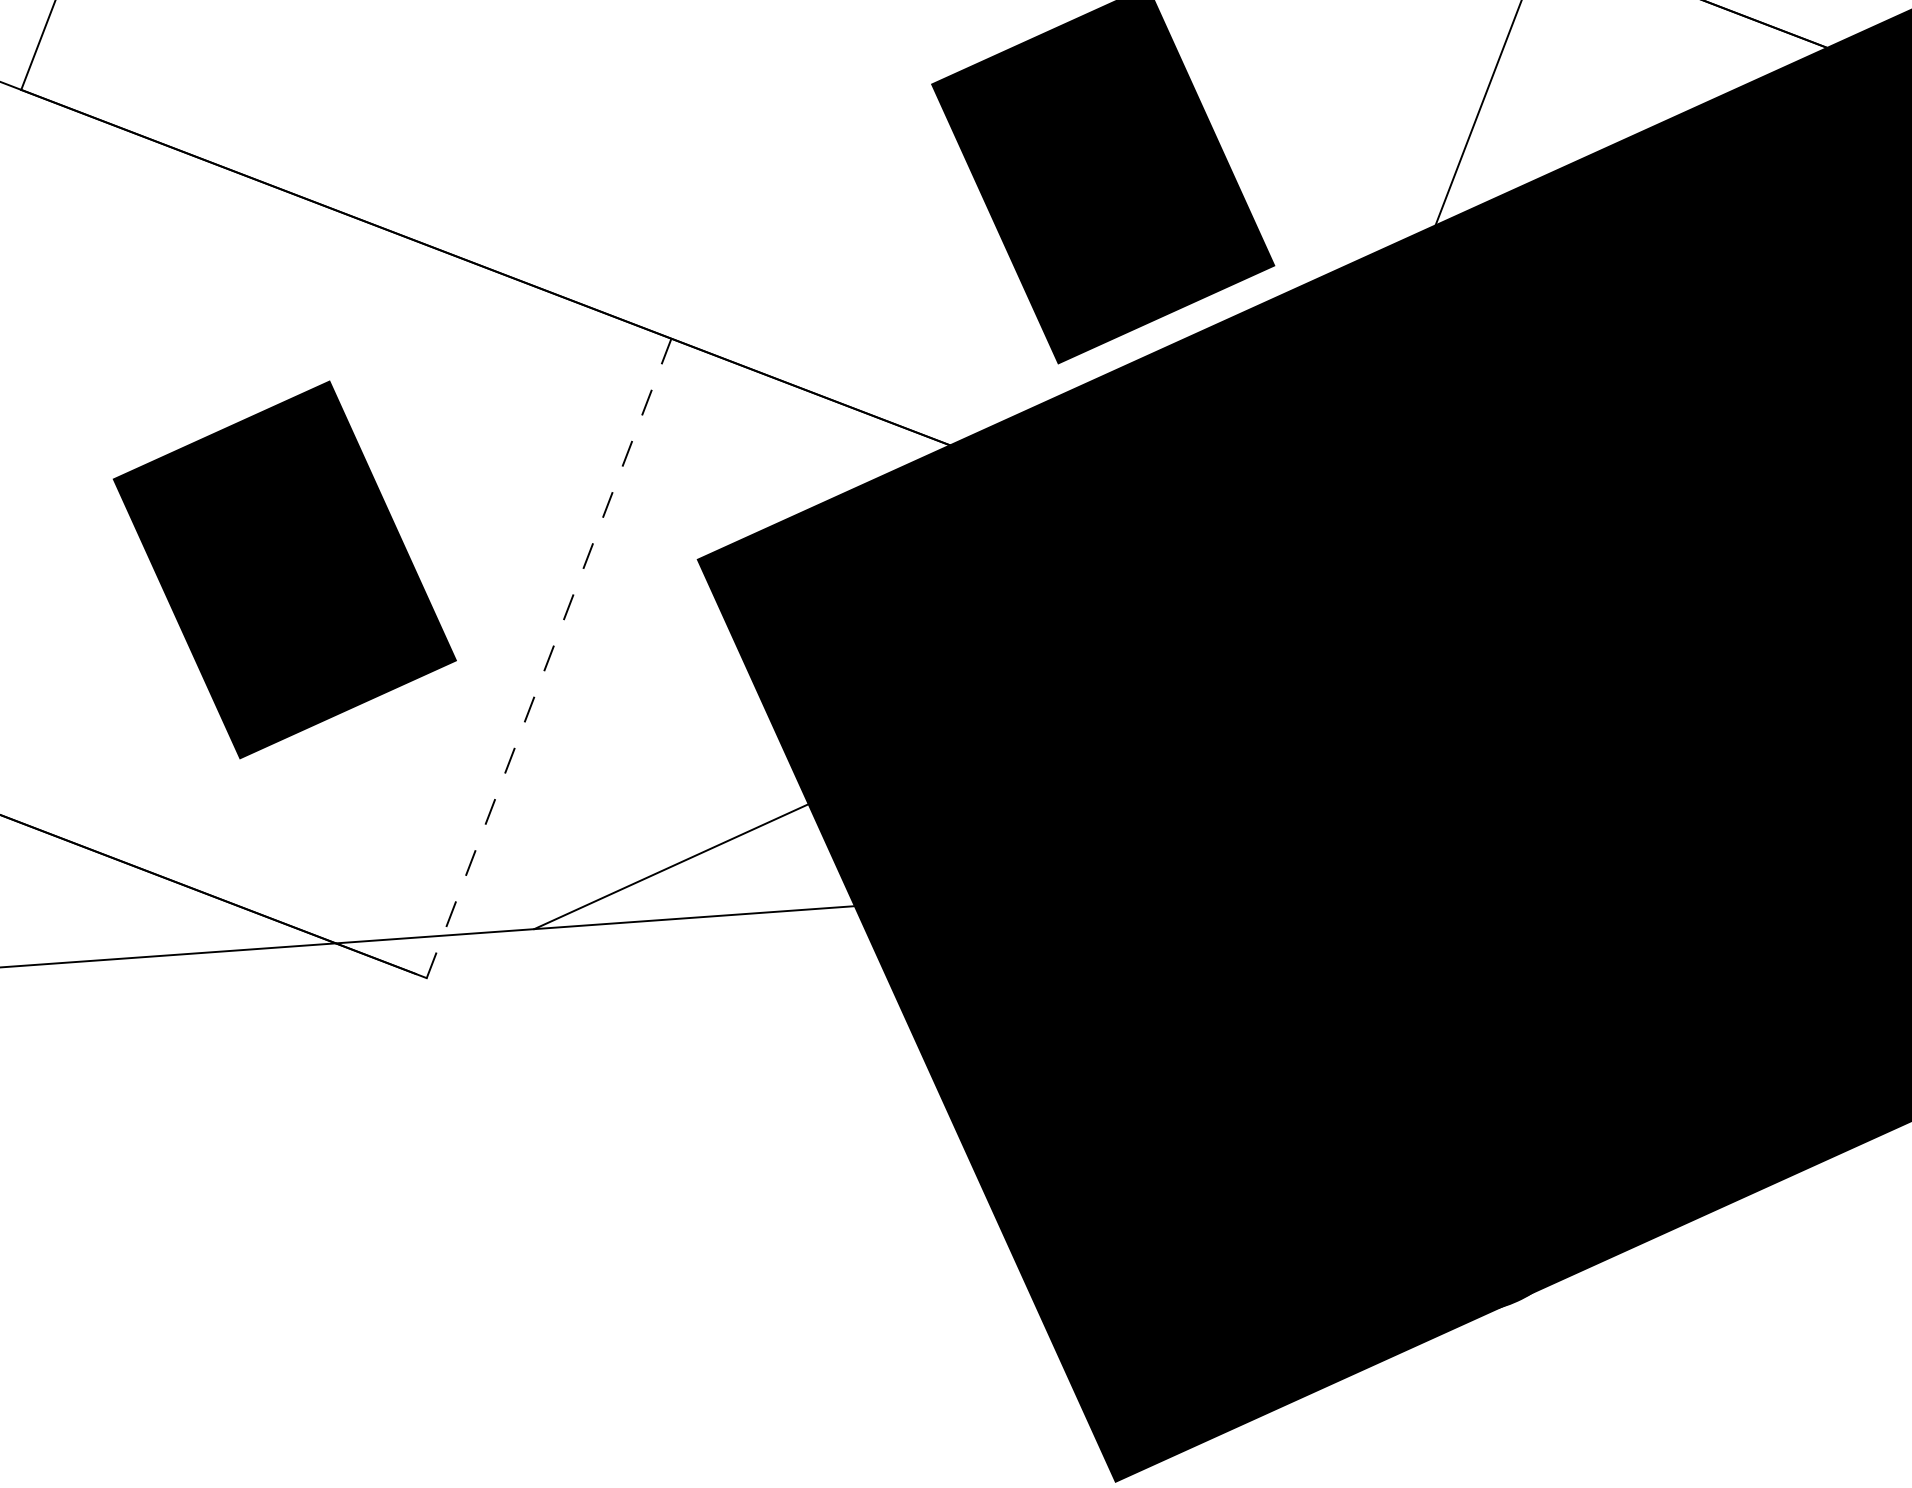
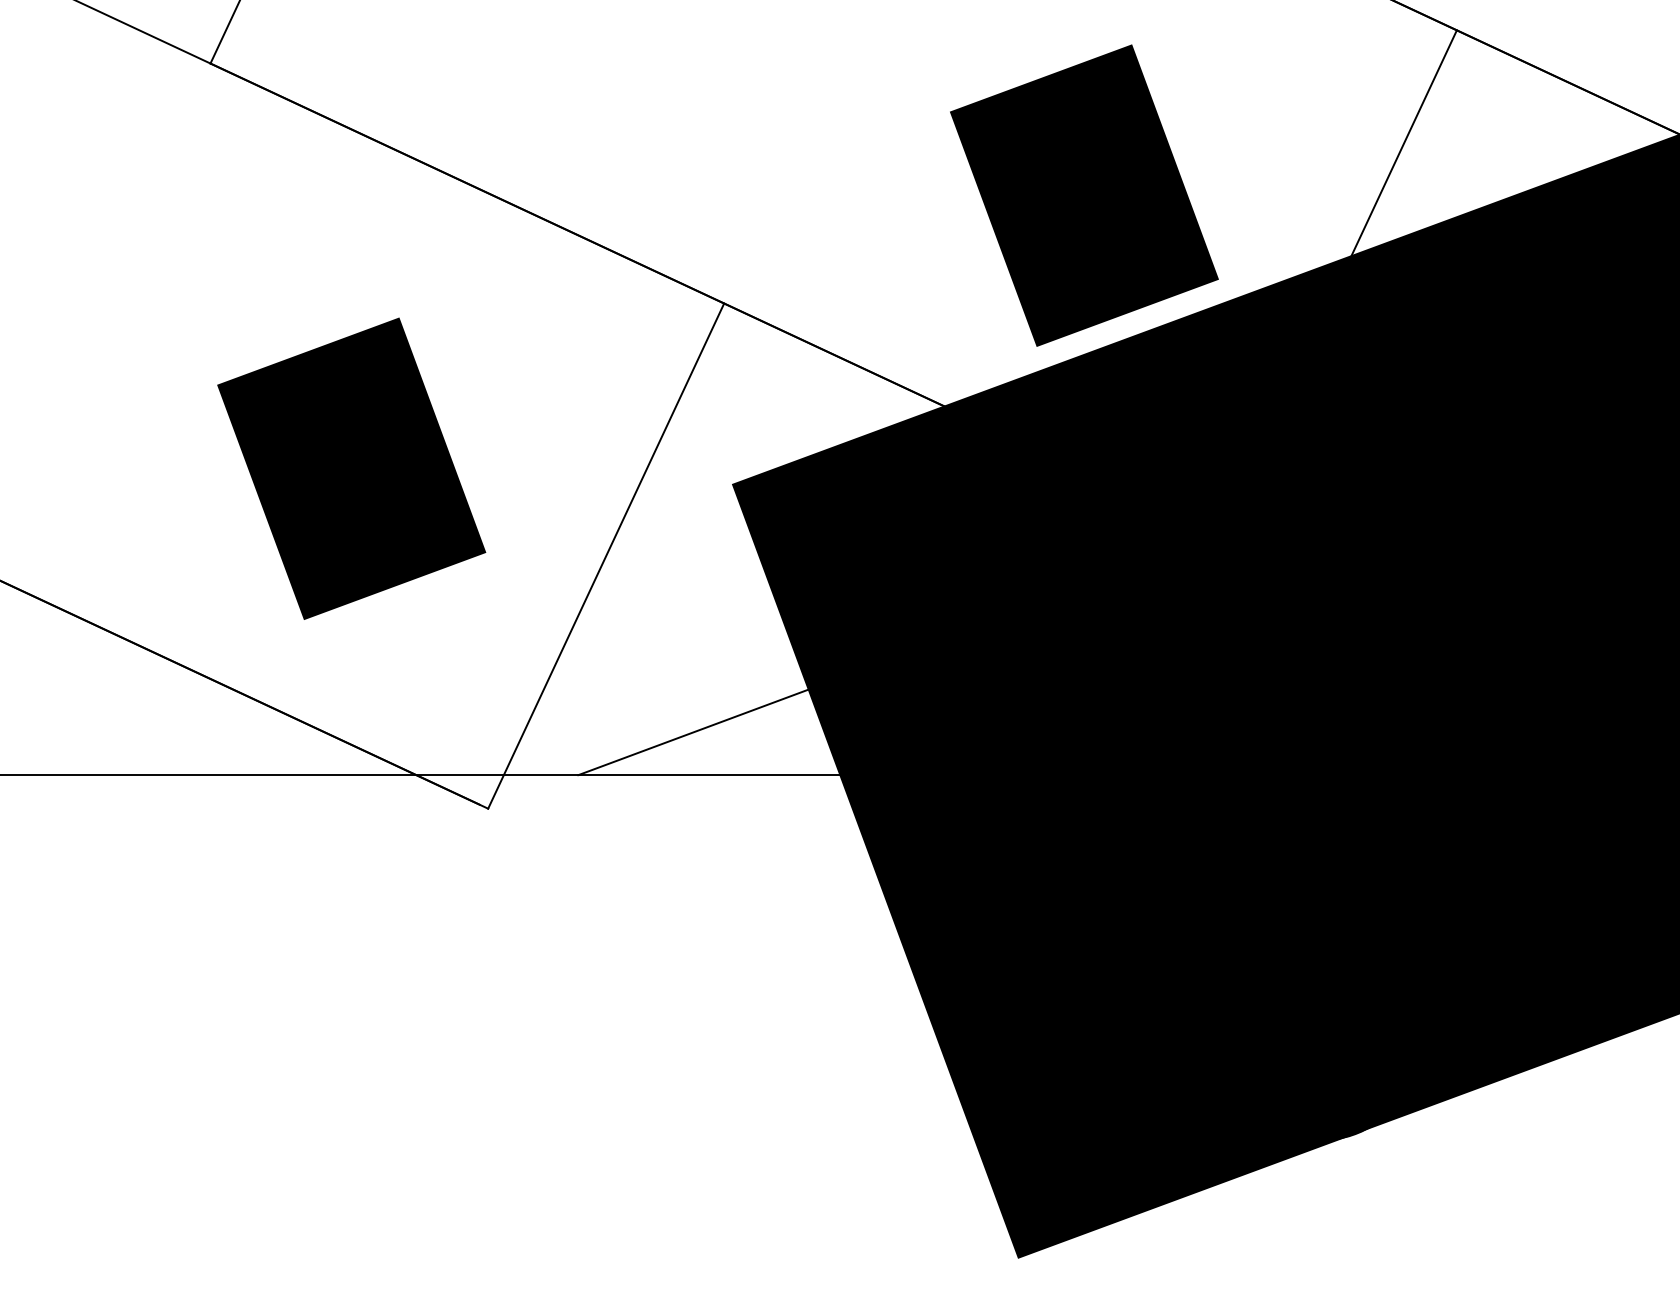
text: (284, 569) -> (351, 468), moved
line: (549, 658) -> (606, 556), dashed -> solid

